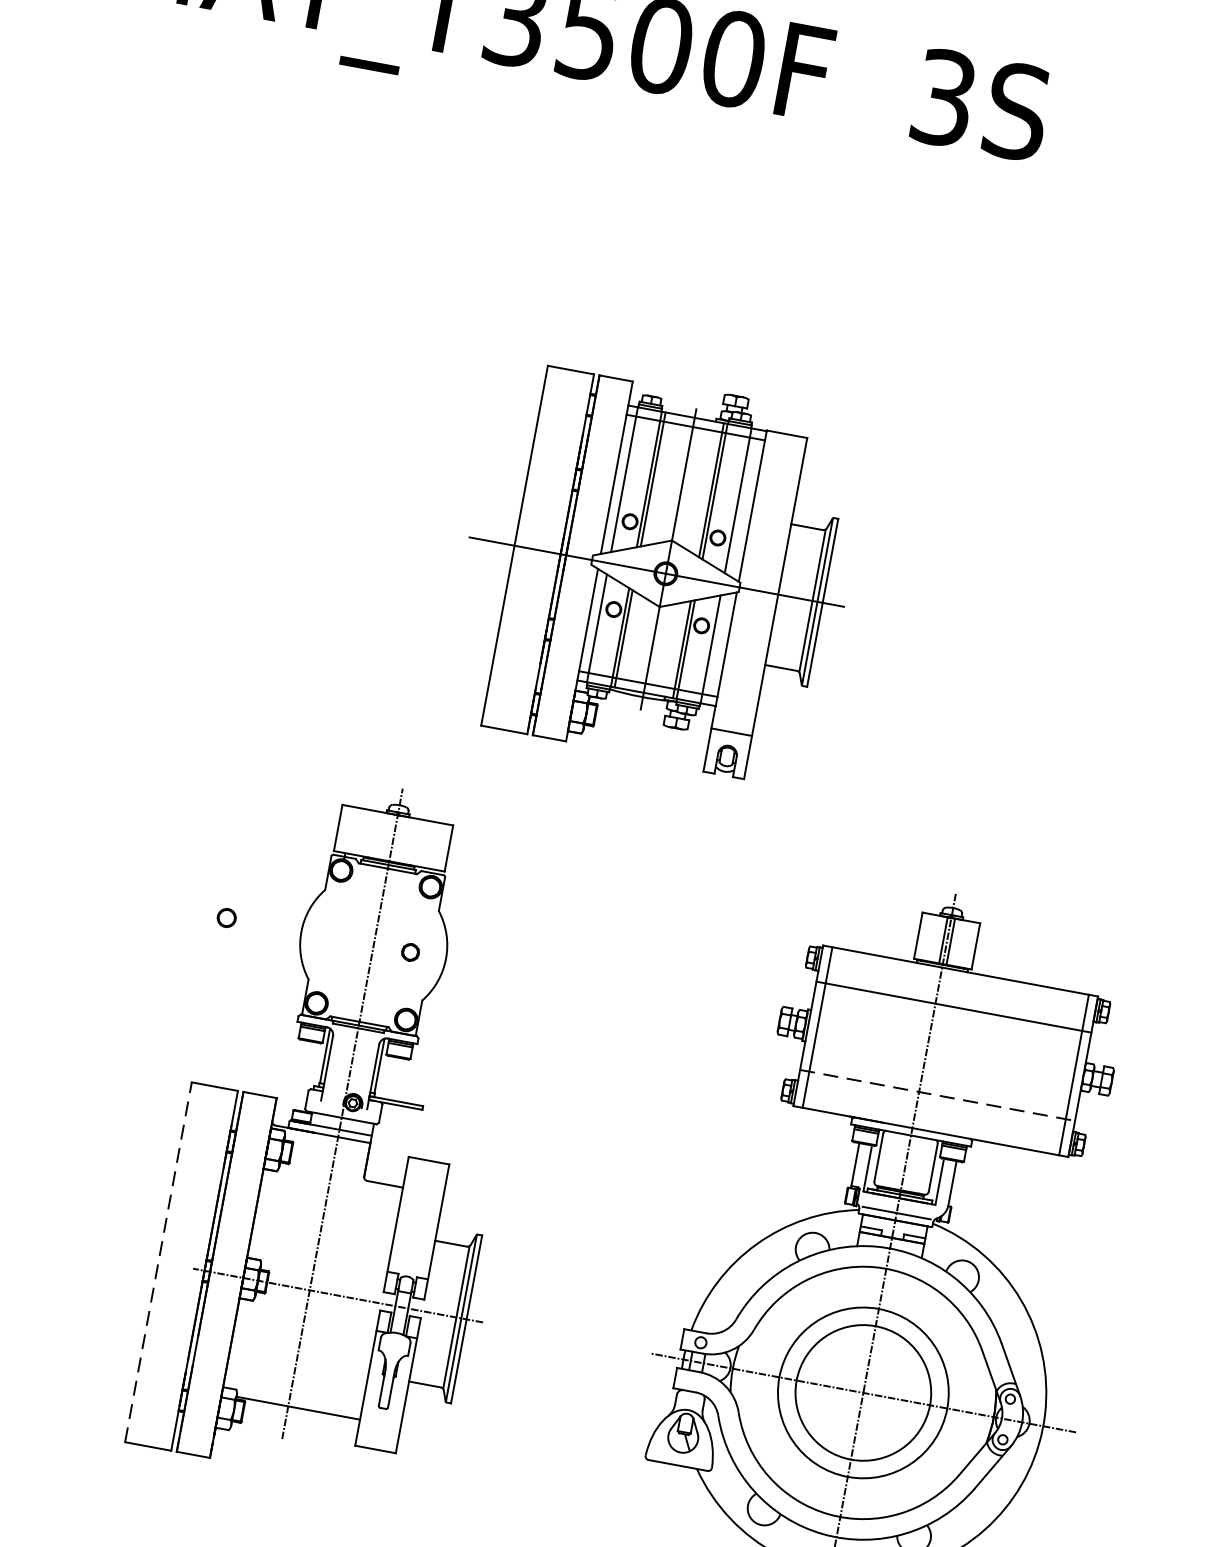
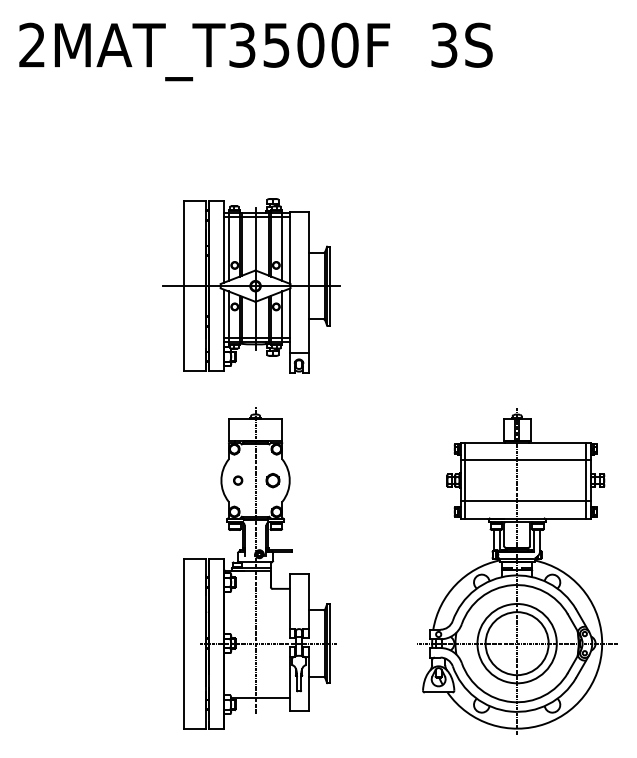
part: (657, 570) -> (251, 285), moved
part: (227, 917) -> (238, 480), moved
circle: (409, 951) -> (272, 480), size x1.67
line: (936, 1095) -> (525, 501), dashed -> solid
line: (159, 1262) -> (184, 643), dashed -> solid

